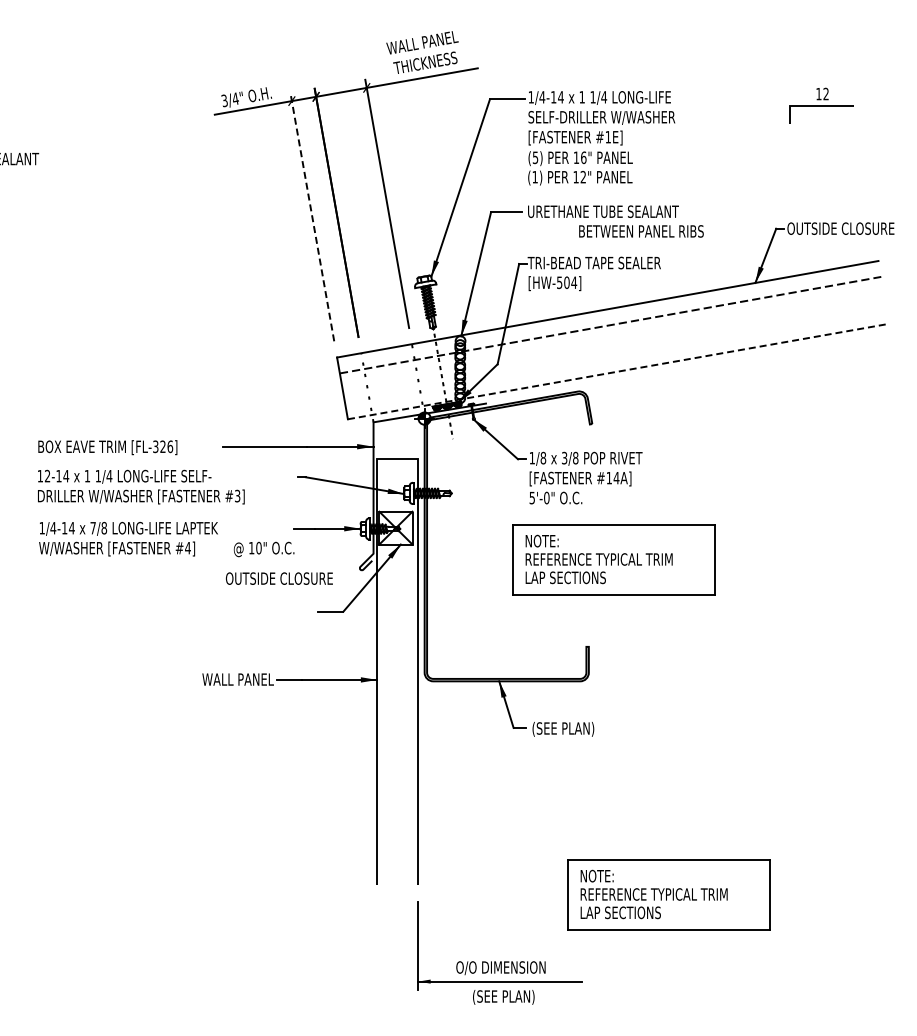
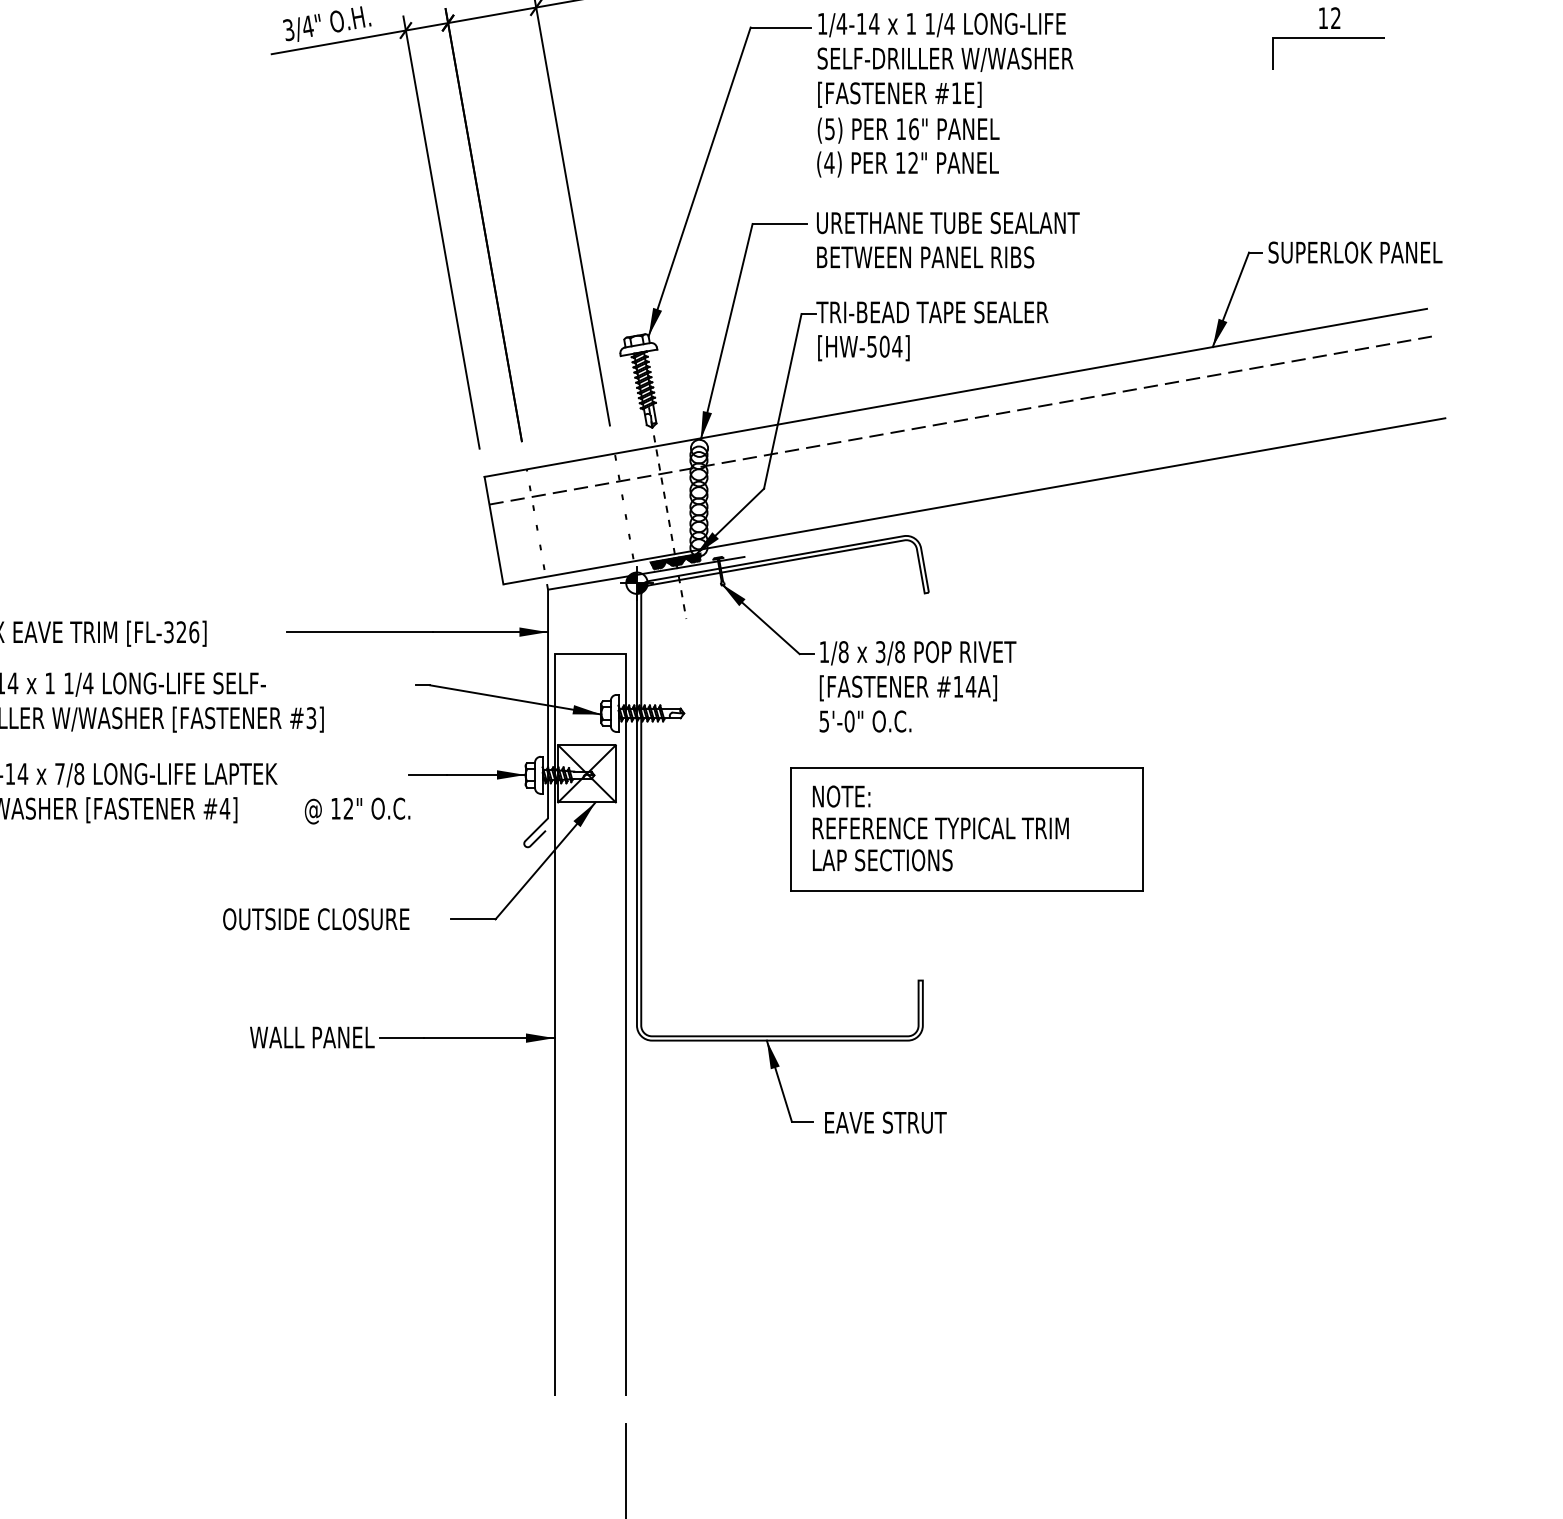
text: (535, 177) -> (829, 163), (1) -> (4)
line: (312, 216) -> (441, 231), dashed -> solid
text: (840, 228) -> (1360, 252), OUTSIDE CLOSURE -> SUPERLOK PANEL
text: (641, 231) -> (925, 257), moved
line: (618, 371) -> (974, 501), dashed -> solid
text: (258, 548) -> (347, 809), 10" -> 12"
text: (279, 578) -> (316, 918), moved
text: (567, 728) -> (885, 1122), (SEE PLAN) -> EAVE STRUT
part: (668, 894) -> (1061, 1411), removed

